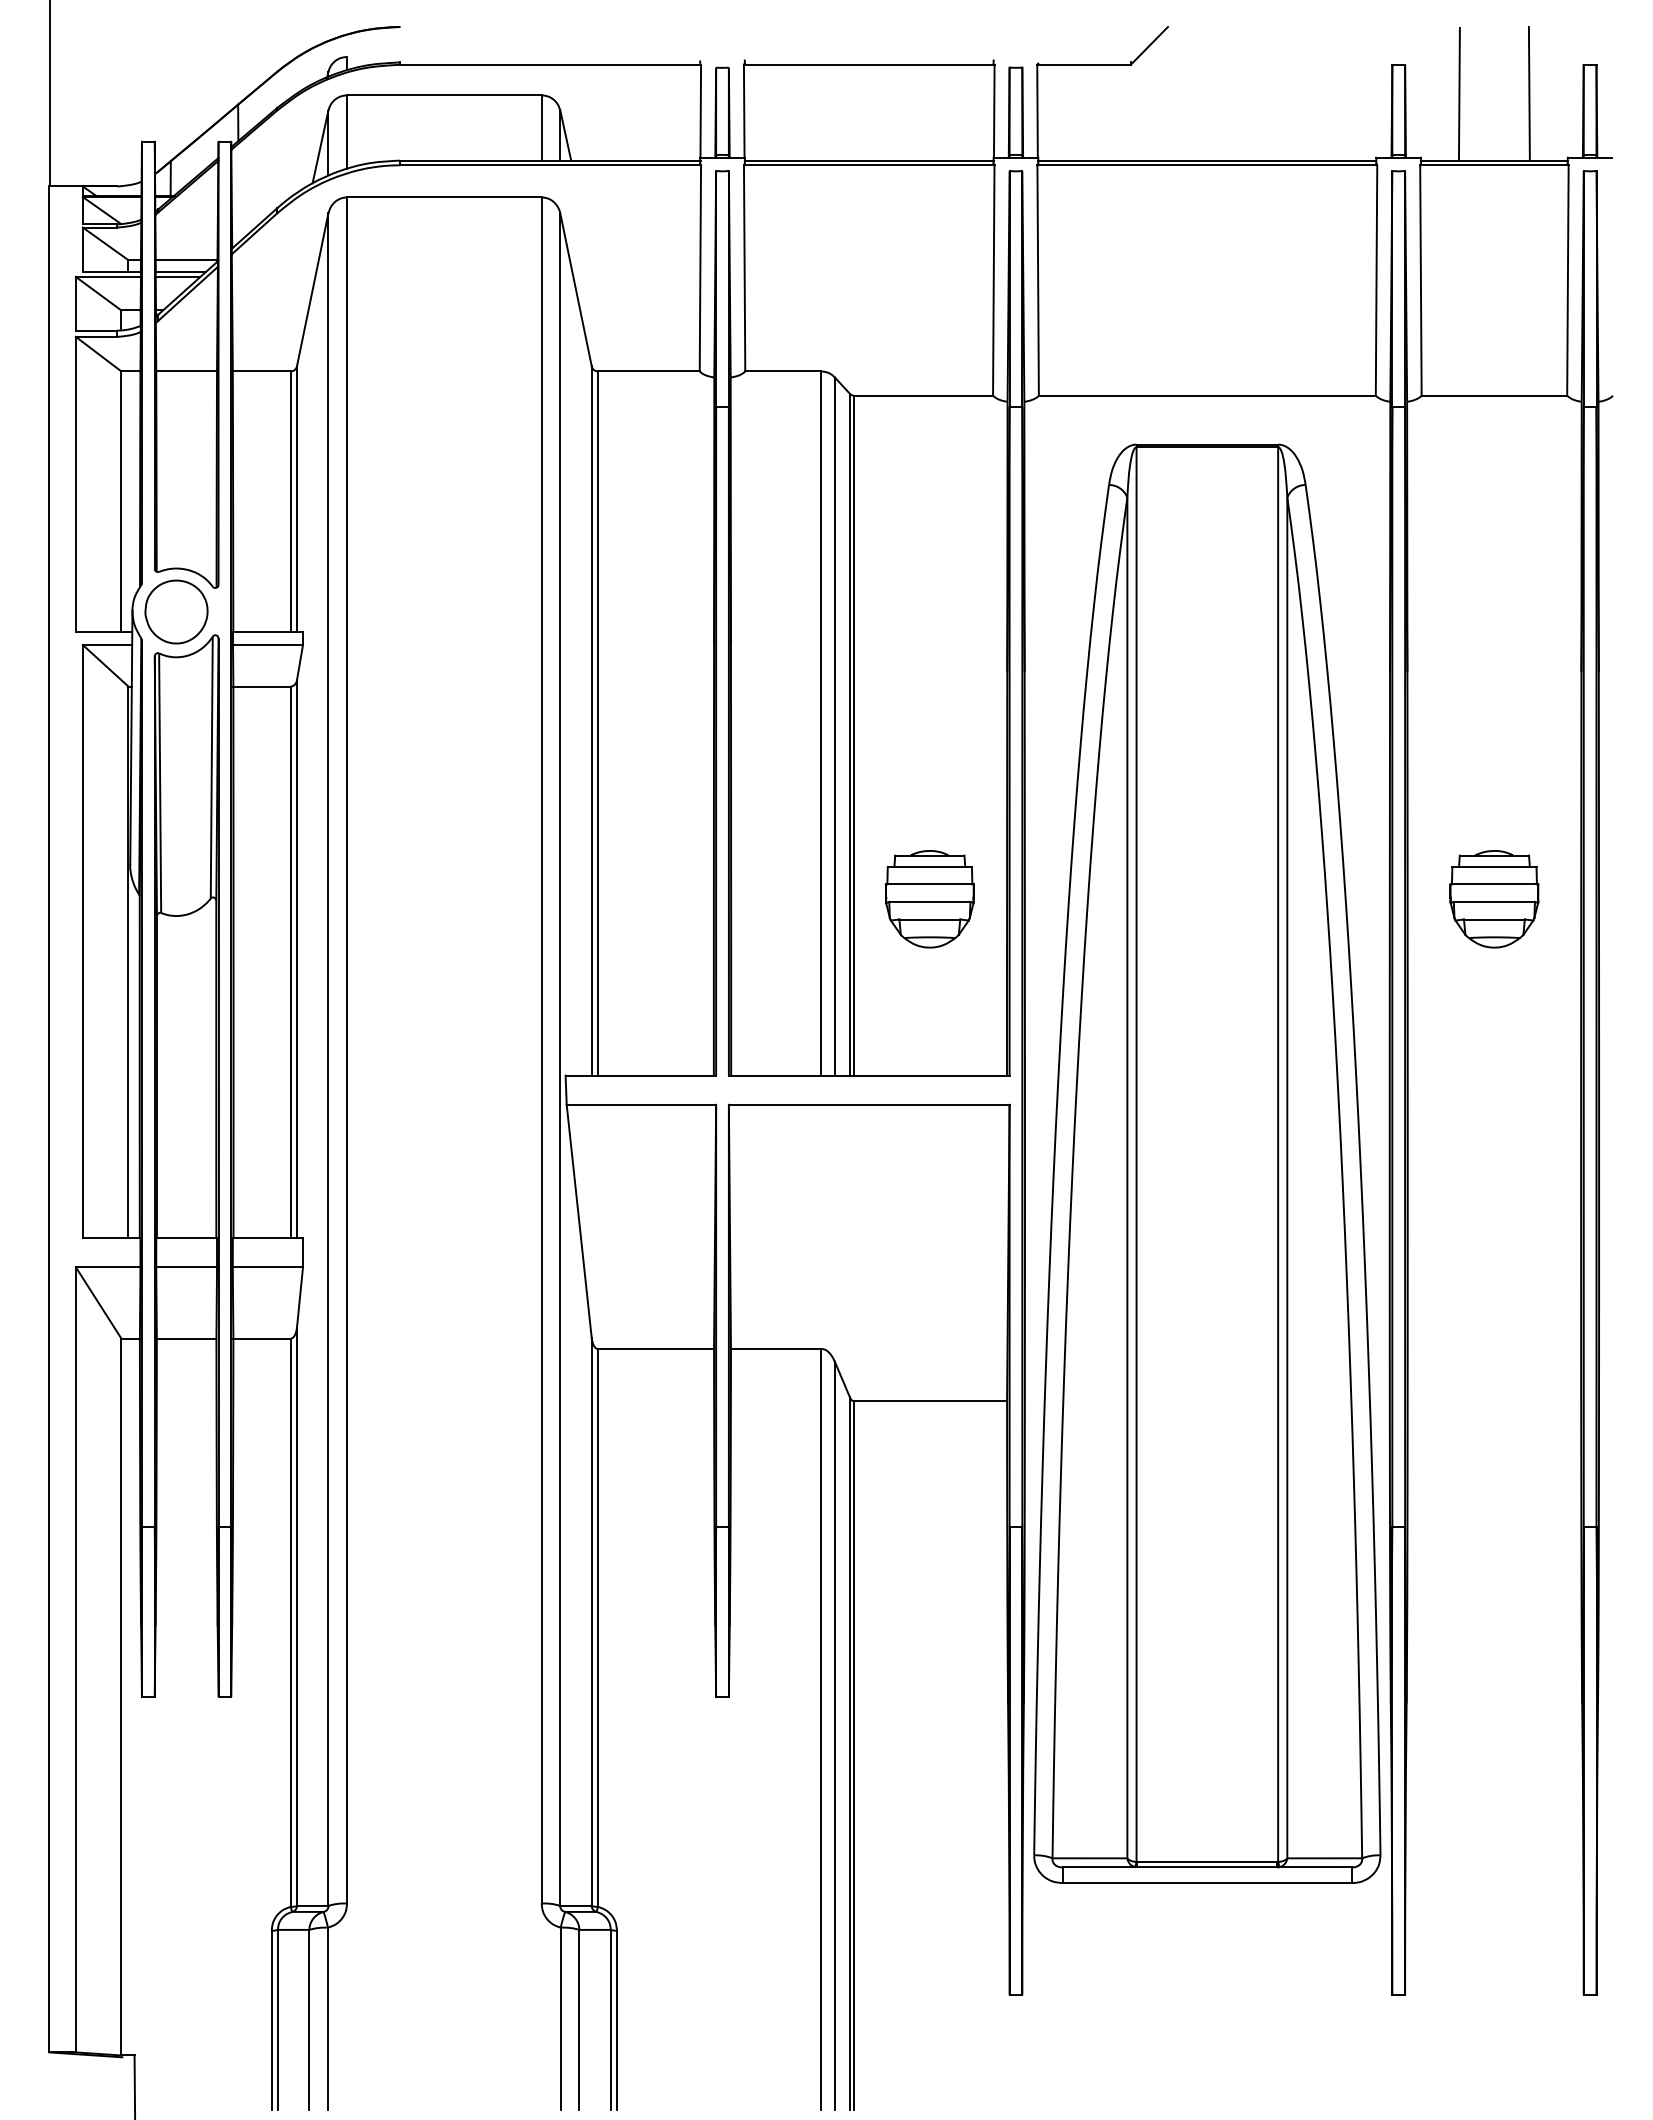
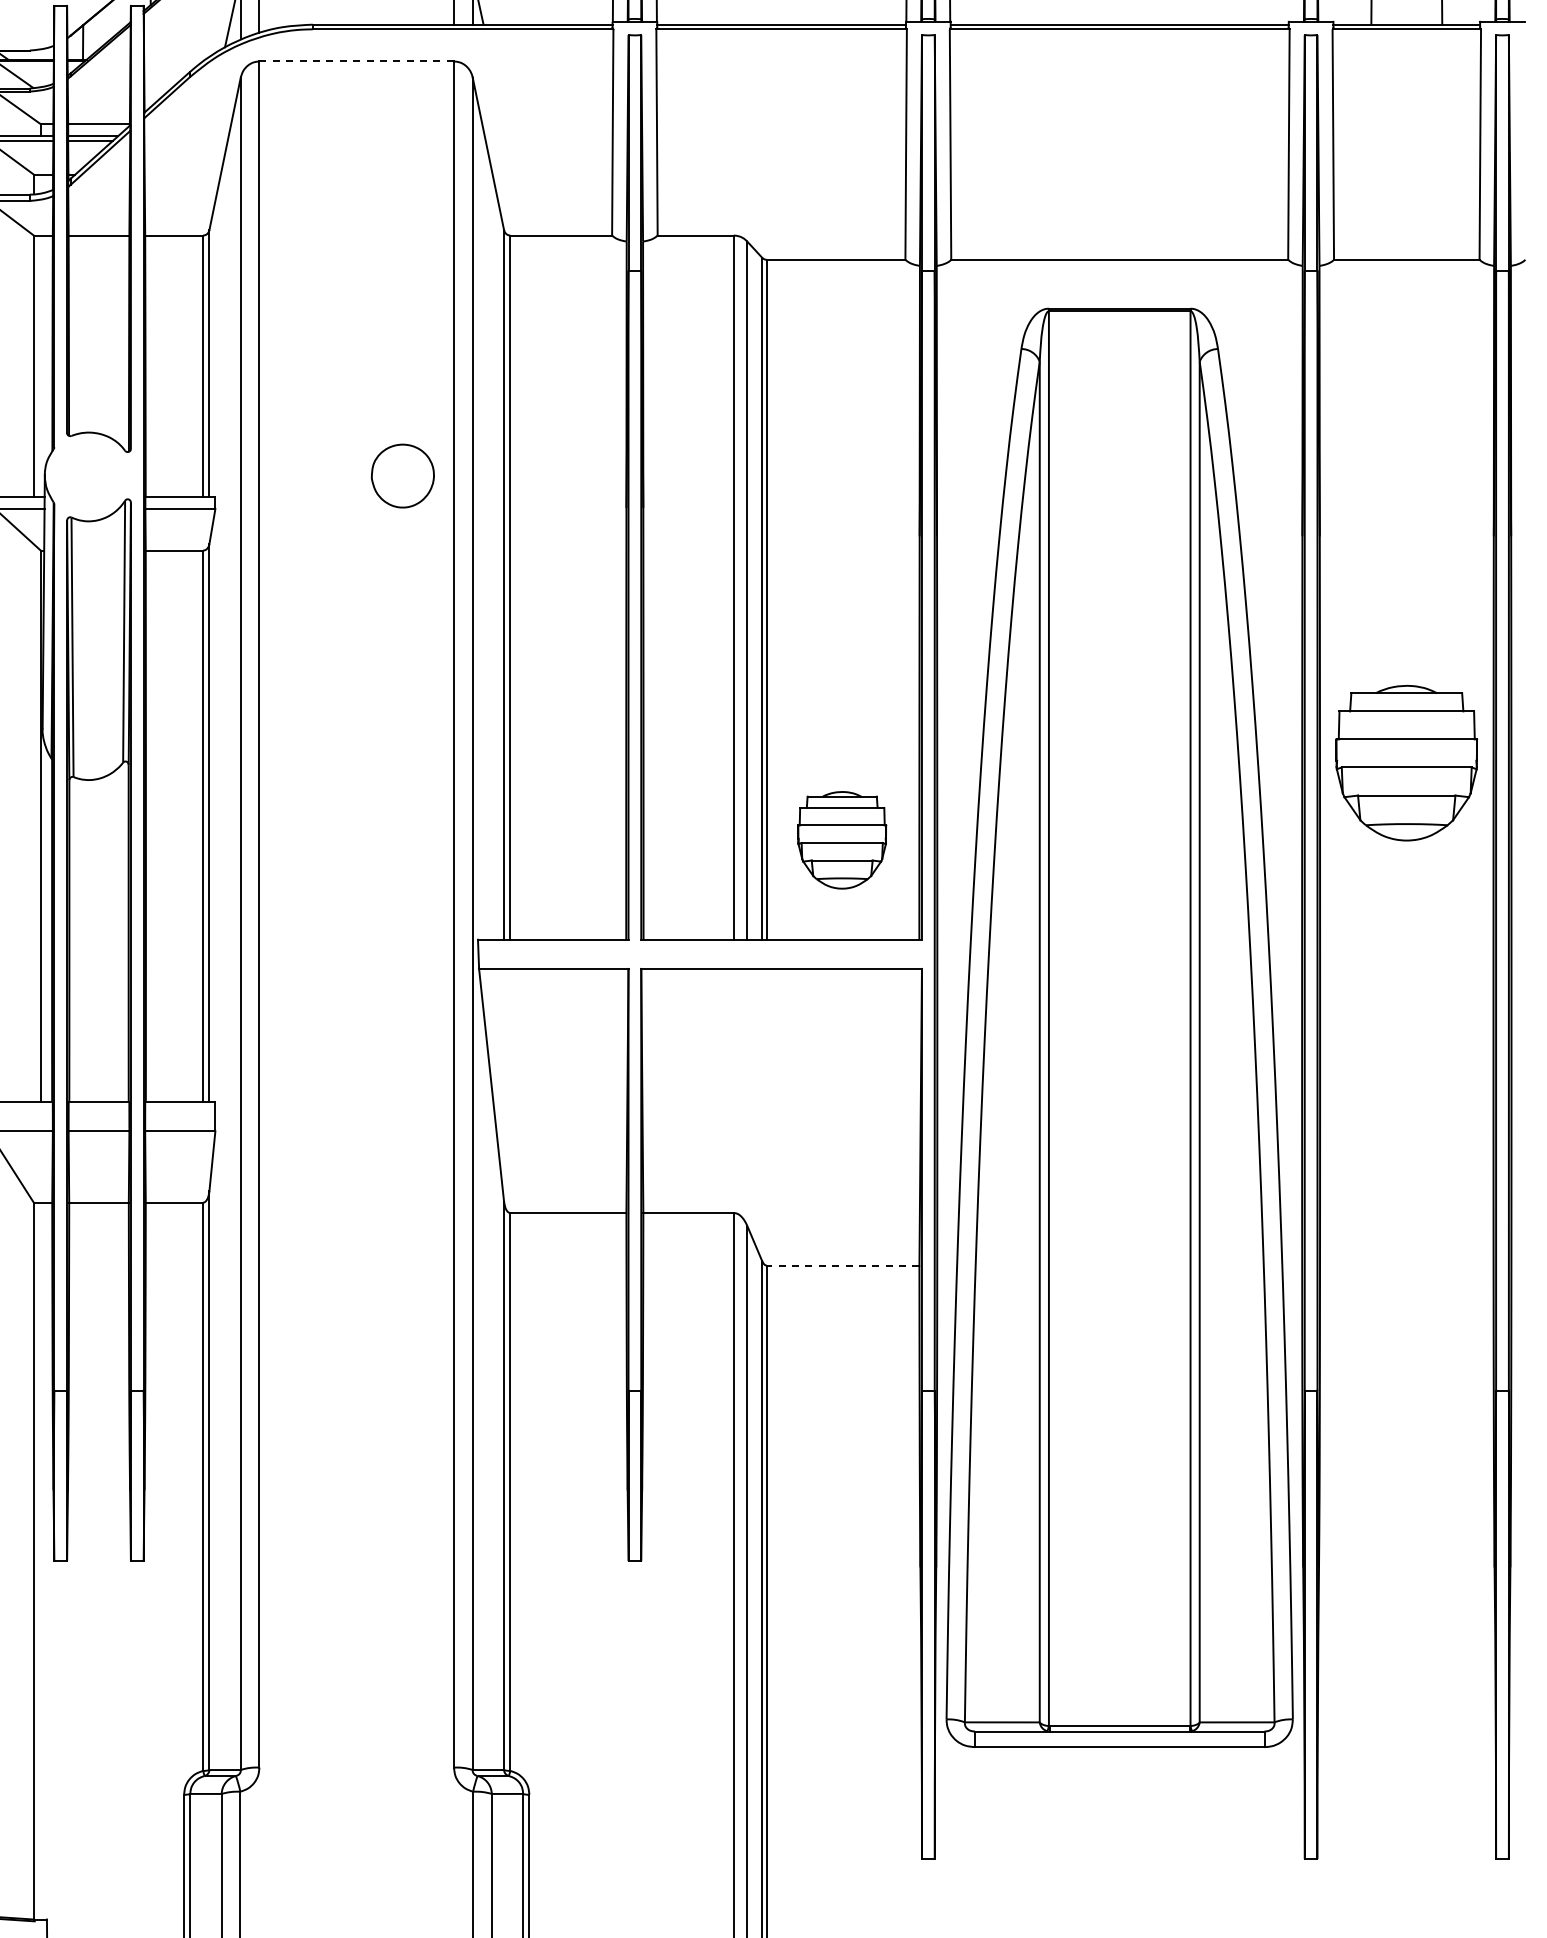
line: (444, 197) -> (356, 61), solid -> dashed
part: (176, 611) -> (402, 475), moved
part: (929, 899) -> (841, 840), moved
part: (1494, 899) -> (1406, 763), size x1.6
line: (930, 1401) -> (842, 1265), solid -> dashed

